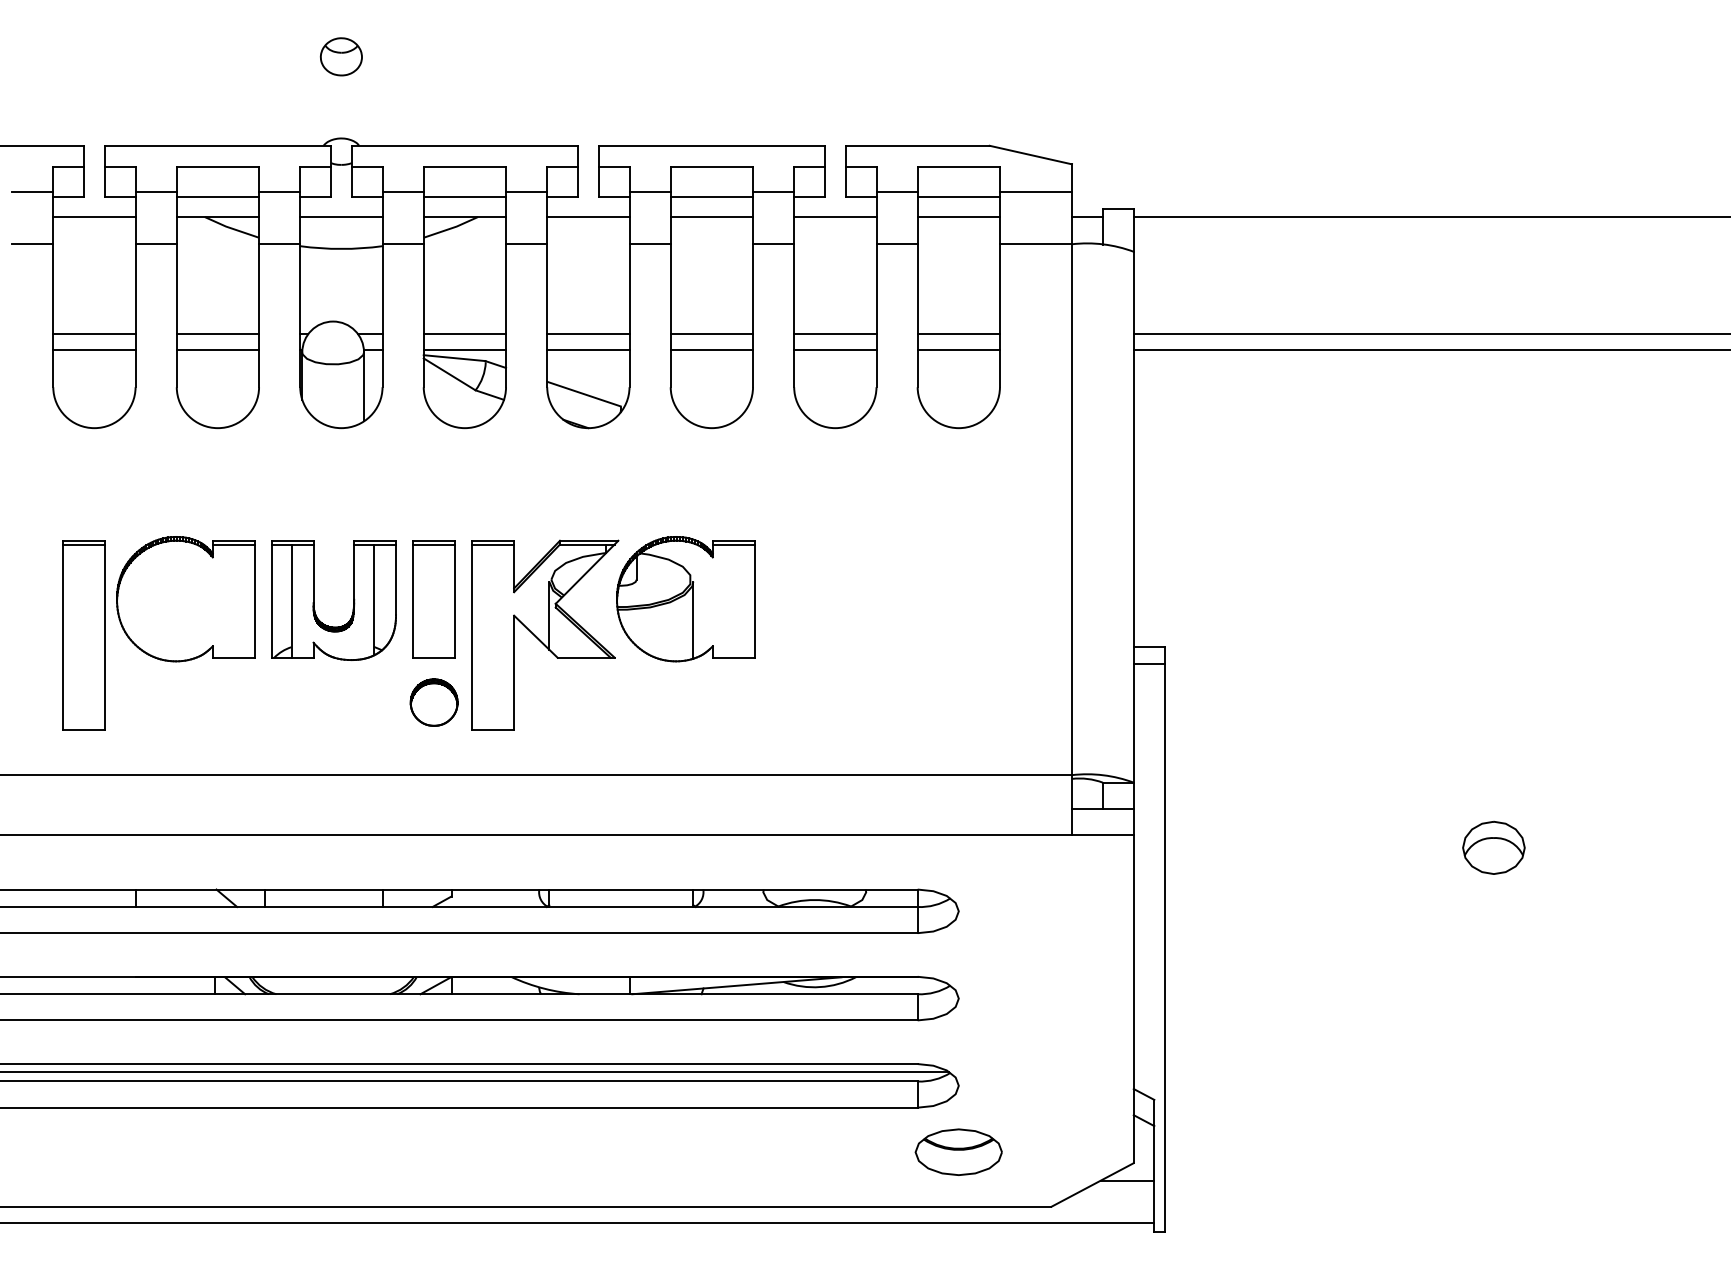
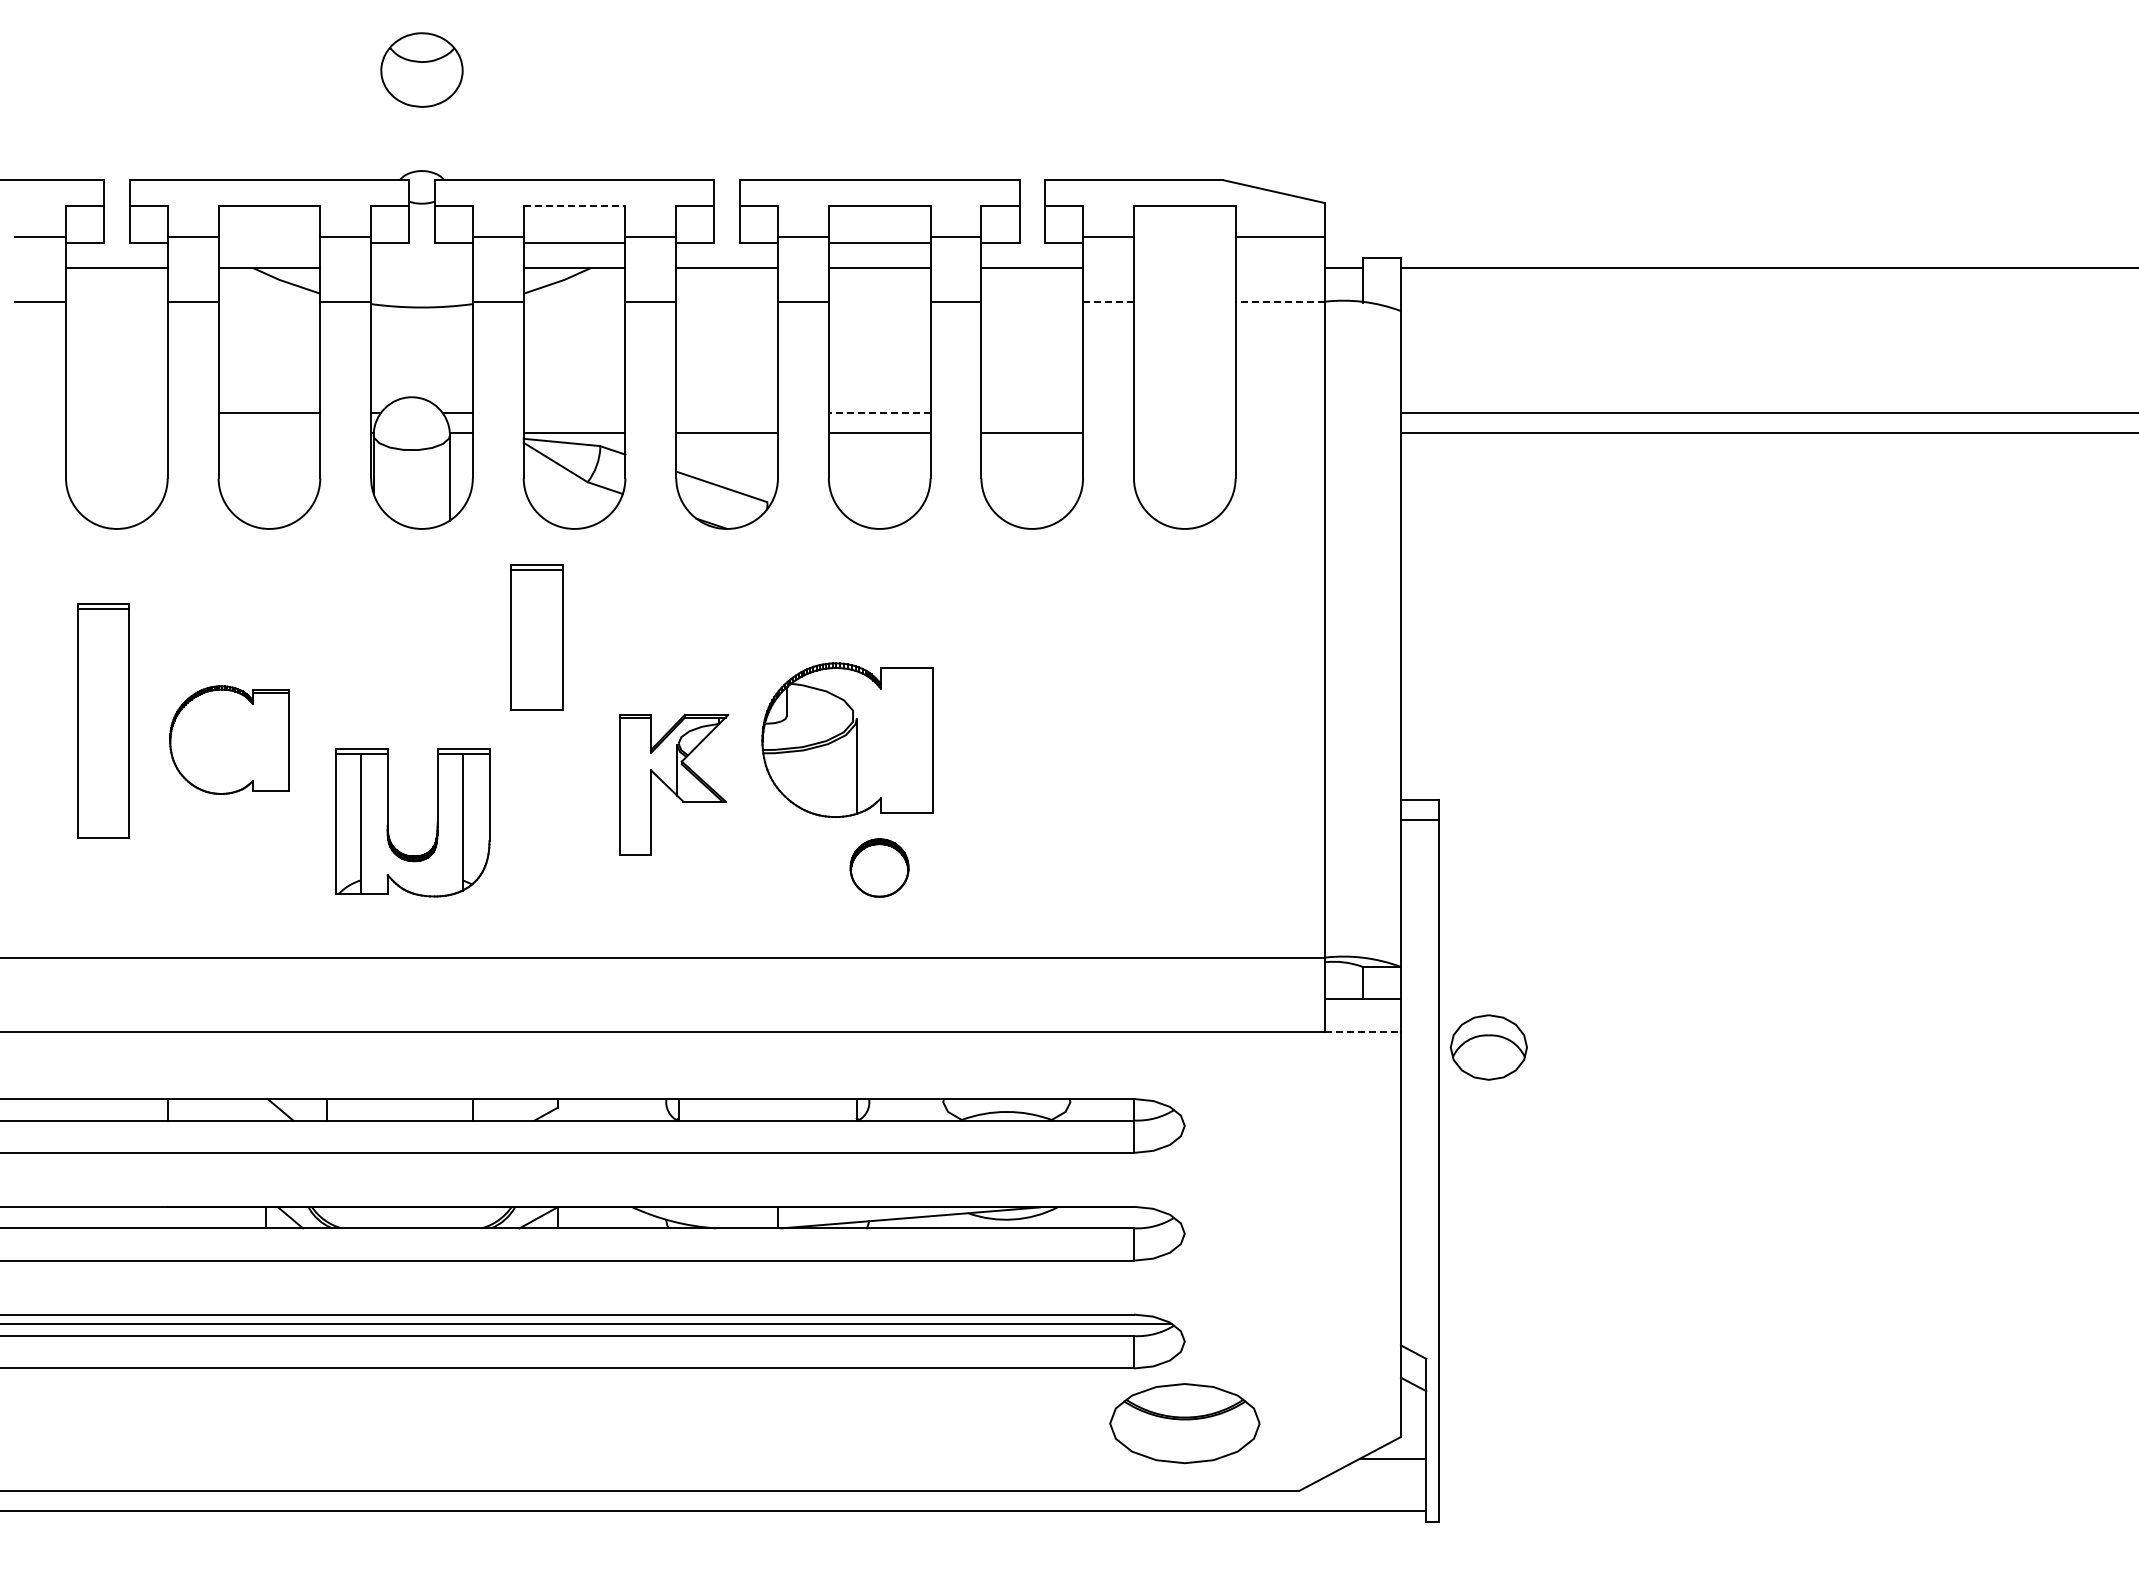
part: (341, 57) -> (421, 70), size x1.6
line: (464, 167) -> (574, 206), solid -> dashed
line: (217, 197) -> (269, 243), removed
line: (958, 197) -> (1184, 243), removed
line: (341, 217) -> (421, 268), removed
line: (958, 217) -> (1184, 268), removed
line: (897, 244) -> (1108, 301), solid -> dashed
line: (1035, 244) -> (1279, 301), solid -> dashed
line: (94, 333) -> (116, 412), removed
line: (464, 333) -> (574, 412), removed
line: (587, 333) -> (726, 412), removed
line: (711, 333) -> (879, 412), solid -> dashed
line: (835, 333) -> (1032, 412), removed
line: (958, 333) -> (1184, 412), removed
line: (94, 350) -> (116, 432), removed
line: (217, 350) -> (269, 432), removed
line: (958, 350) -> (1184, 432), removed
line: (733, 544) -> (906, 672), removed
part: (185, 598) -> (229, 739), size x0.7
part: (434, 599) -> (536, 637), moved
part: (314, 600) -> (388, 822), moved
part: (83, 635) -> (103, 720), moved
part: (545, 635) -> (674, 784), size x0.6
part: (434, 702) -> (879, 867), moved
line: (1103, 834) -> (1363, 1031), solid -> dashed
part: (1493, 847) -> (1488, 1047), moved
part: (958, 1152) -> (1184, 1423), size x1.4

